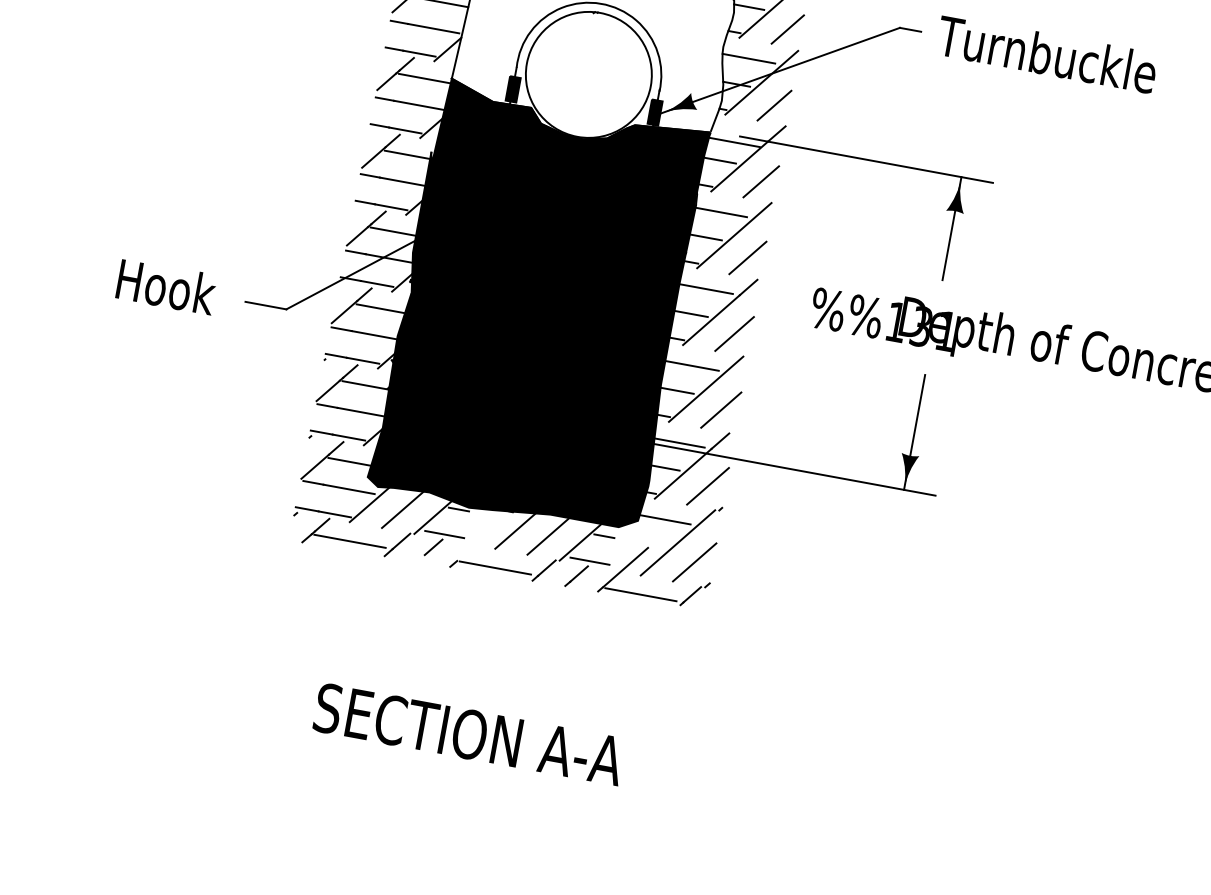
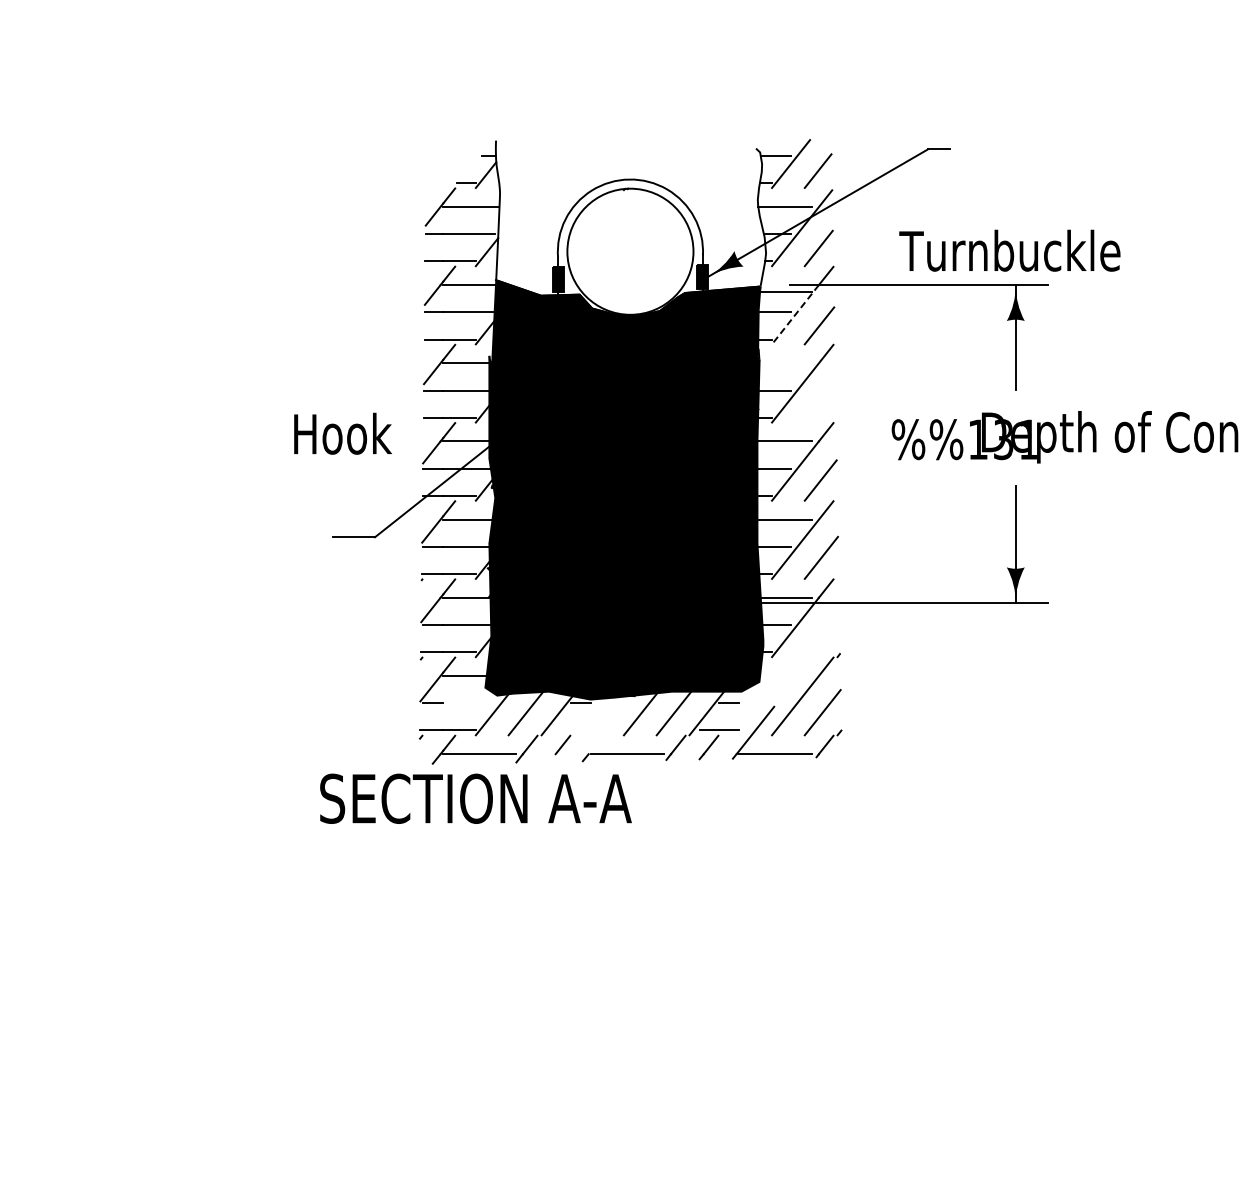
text: (1046, 54) -> (1009, 250), moved
line: (739, 166) -> (795, 314), solid -> dashed
line: (721, 212) -> (785, 363), removed
line: (747, 257) -> (819, 402), removed
text: (166, 286) -> (342, 433), moved
line: (707, 486) -> (821, 635), removed
line: (349, 489) -> (469, 703), removed
line: (664, 520) -> (785, 676), removed
line: (444, 534) -> (571, 730), removed
text: (468, 734) -> (475, 798), moved

